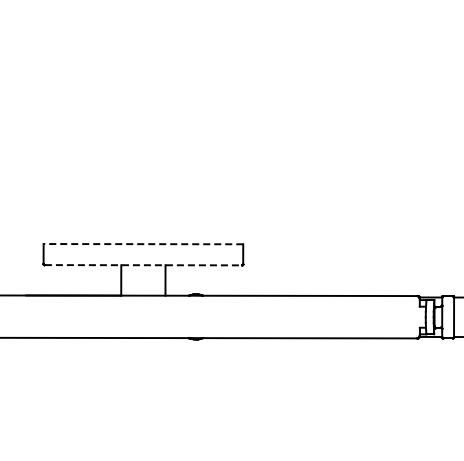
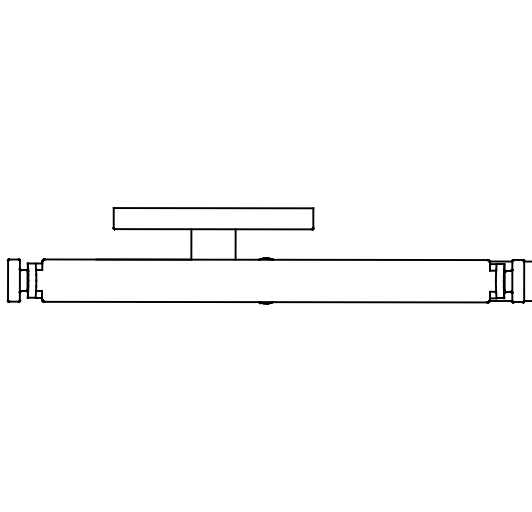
line: (143, 244) -> (213, 208), dashed -> solid
line: (144, 265) -> (214, 229), dashed -> solid

